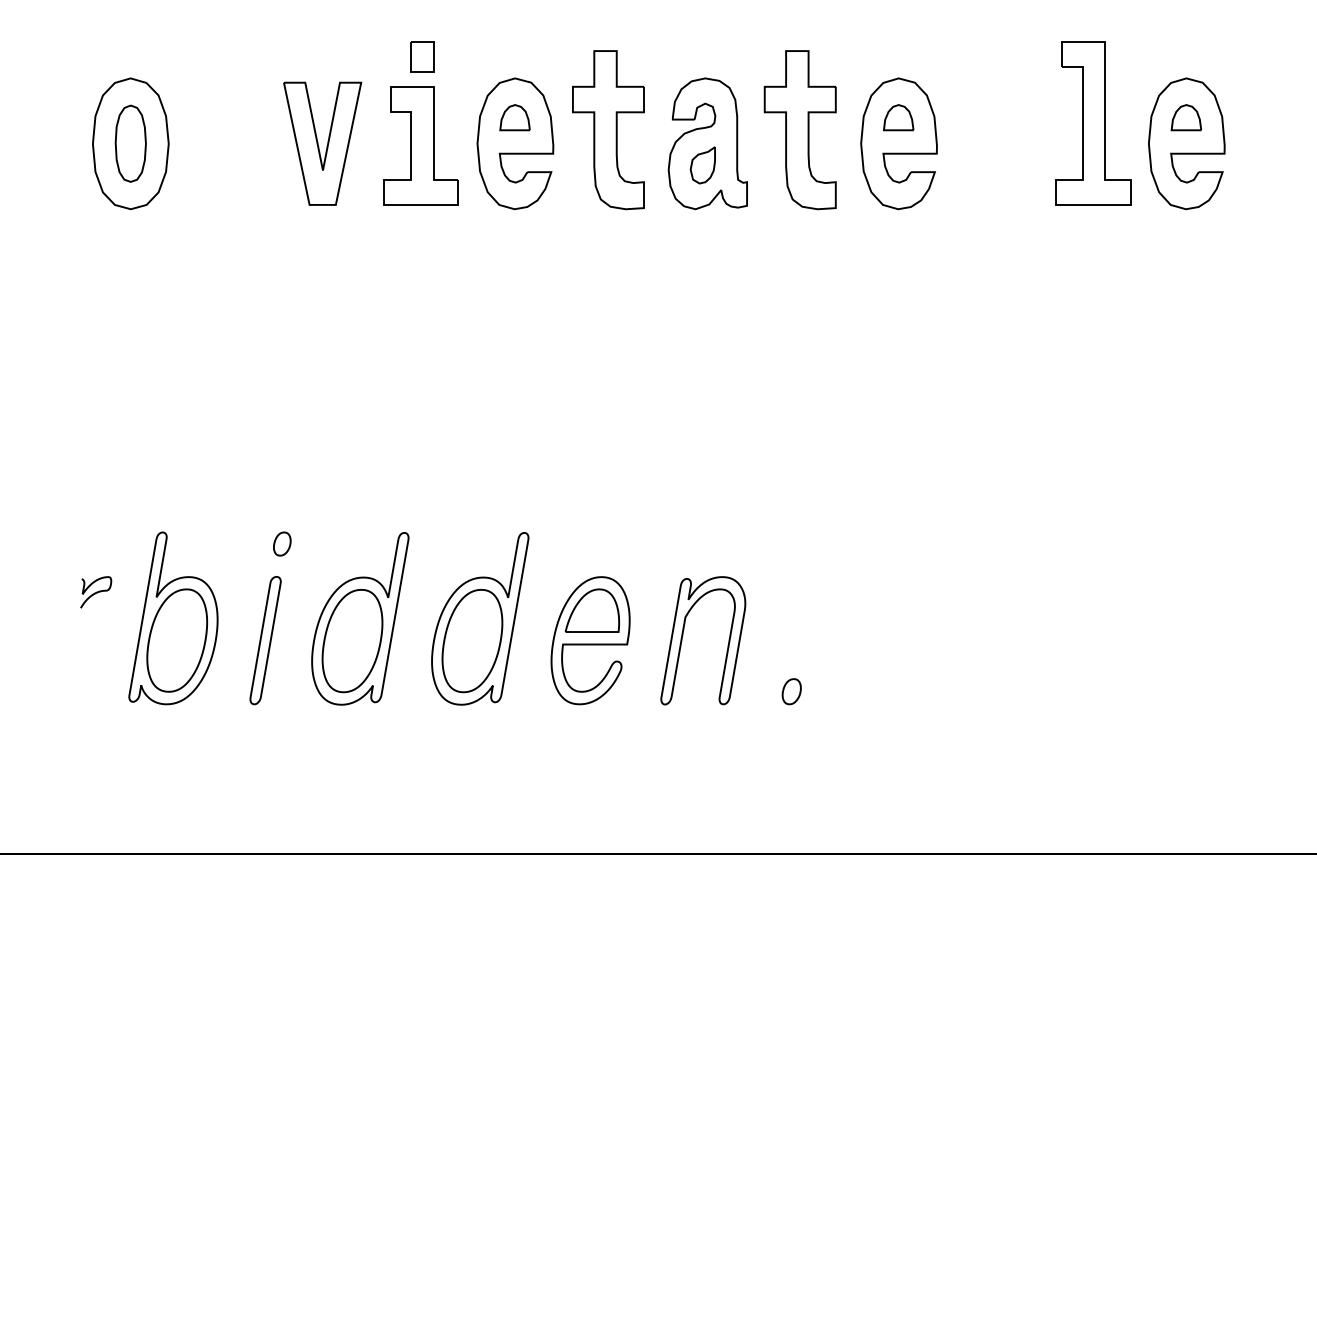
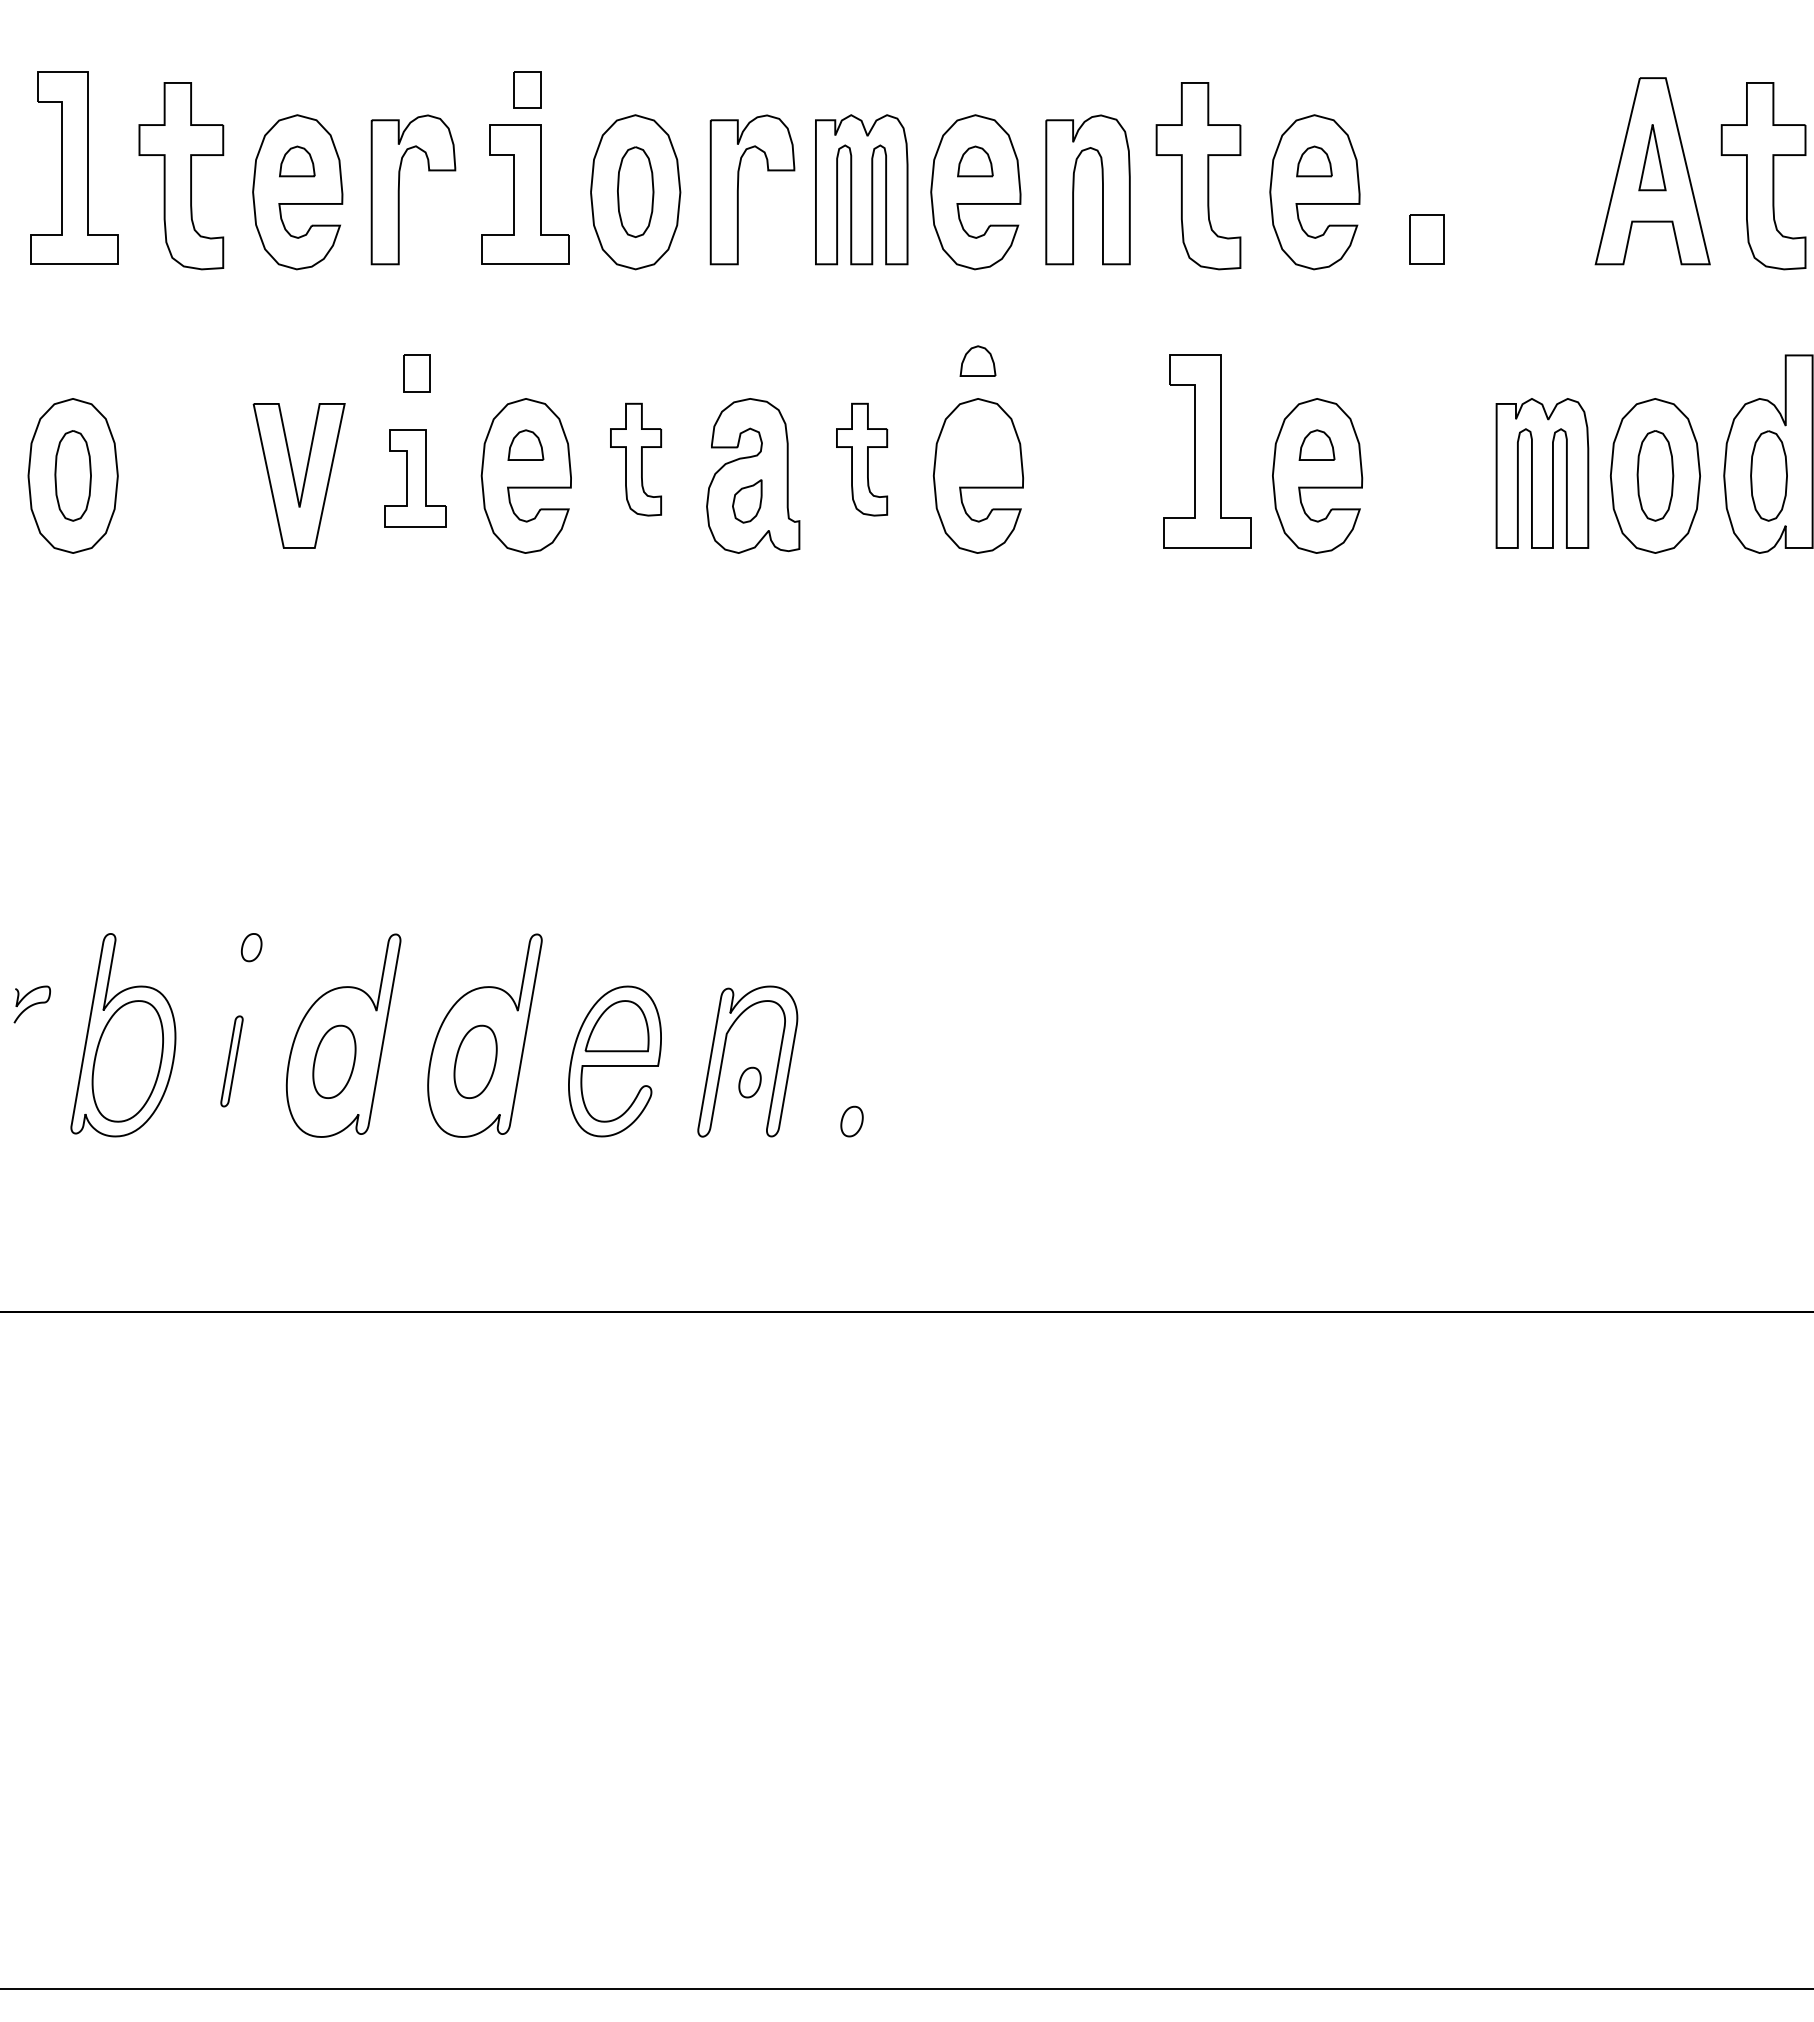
part: (898, 117) -> (977, 360), moved
part: (608, 129) -> (635, 459), size x0.6
part: (799, 129) -> (861, 459), size x0.6
part: (421, 145) -> (415, 478), size x0.7
part: (265, 640) -> (231, 1061), size x0.6
part: (352, 640) -> (334, 1061), size x0.6
part: (472, 640) -> (475, 1061), size x0.6
part: (704, 658) -> (749, 1082), added

